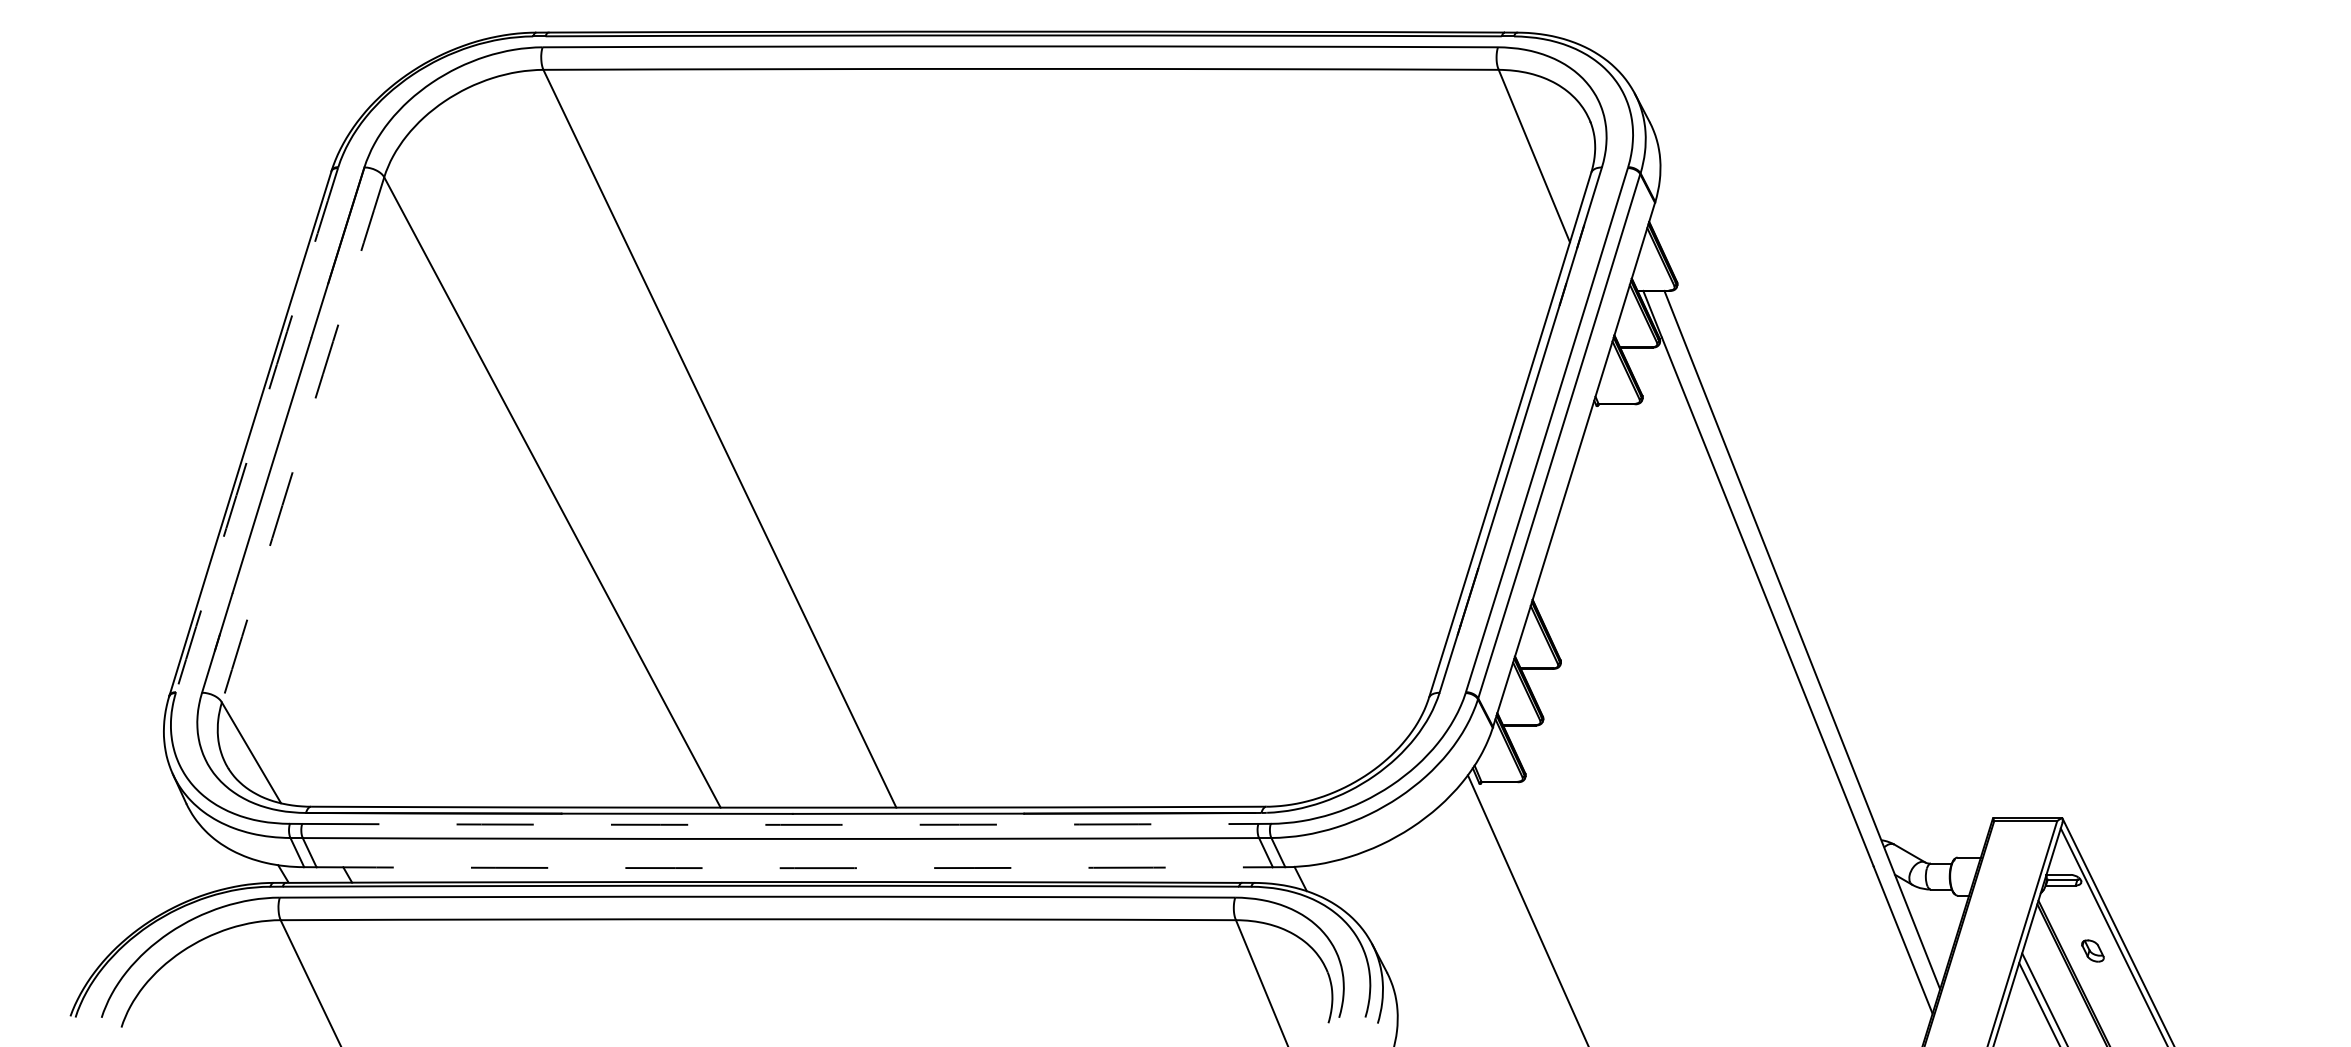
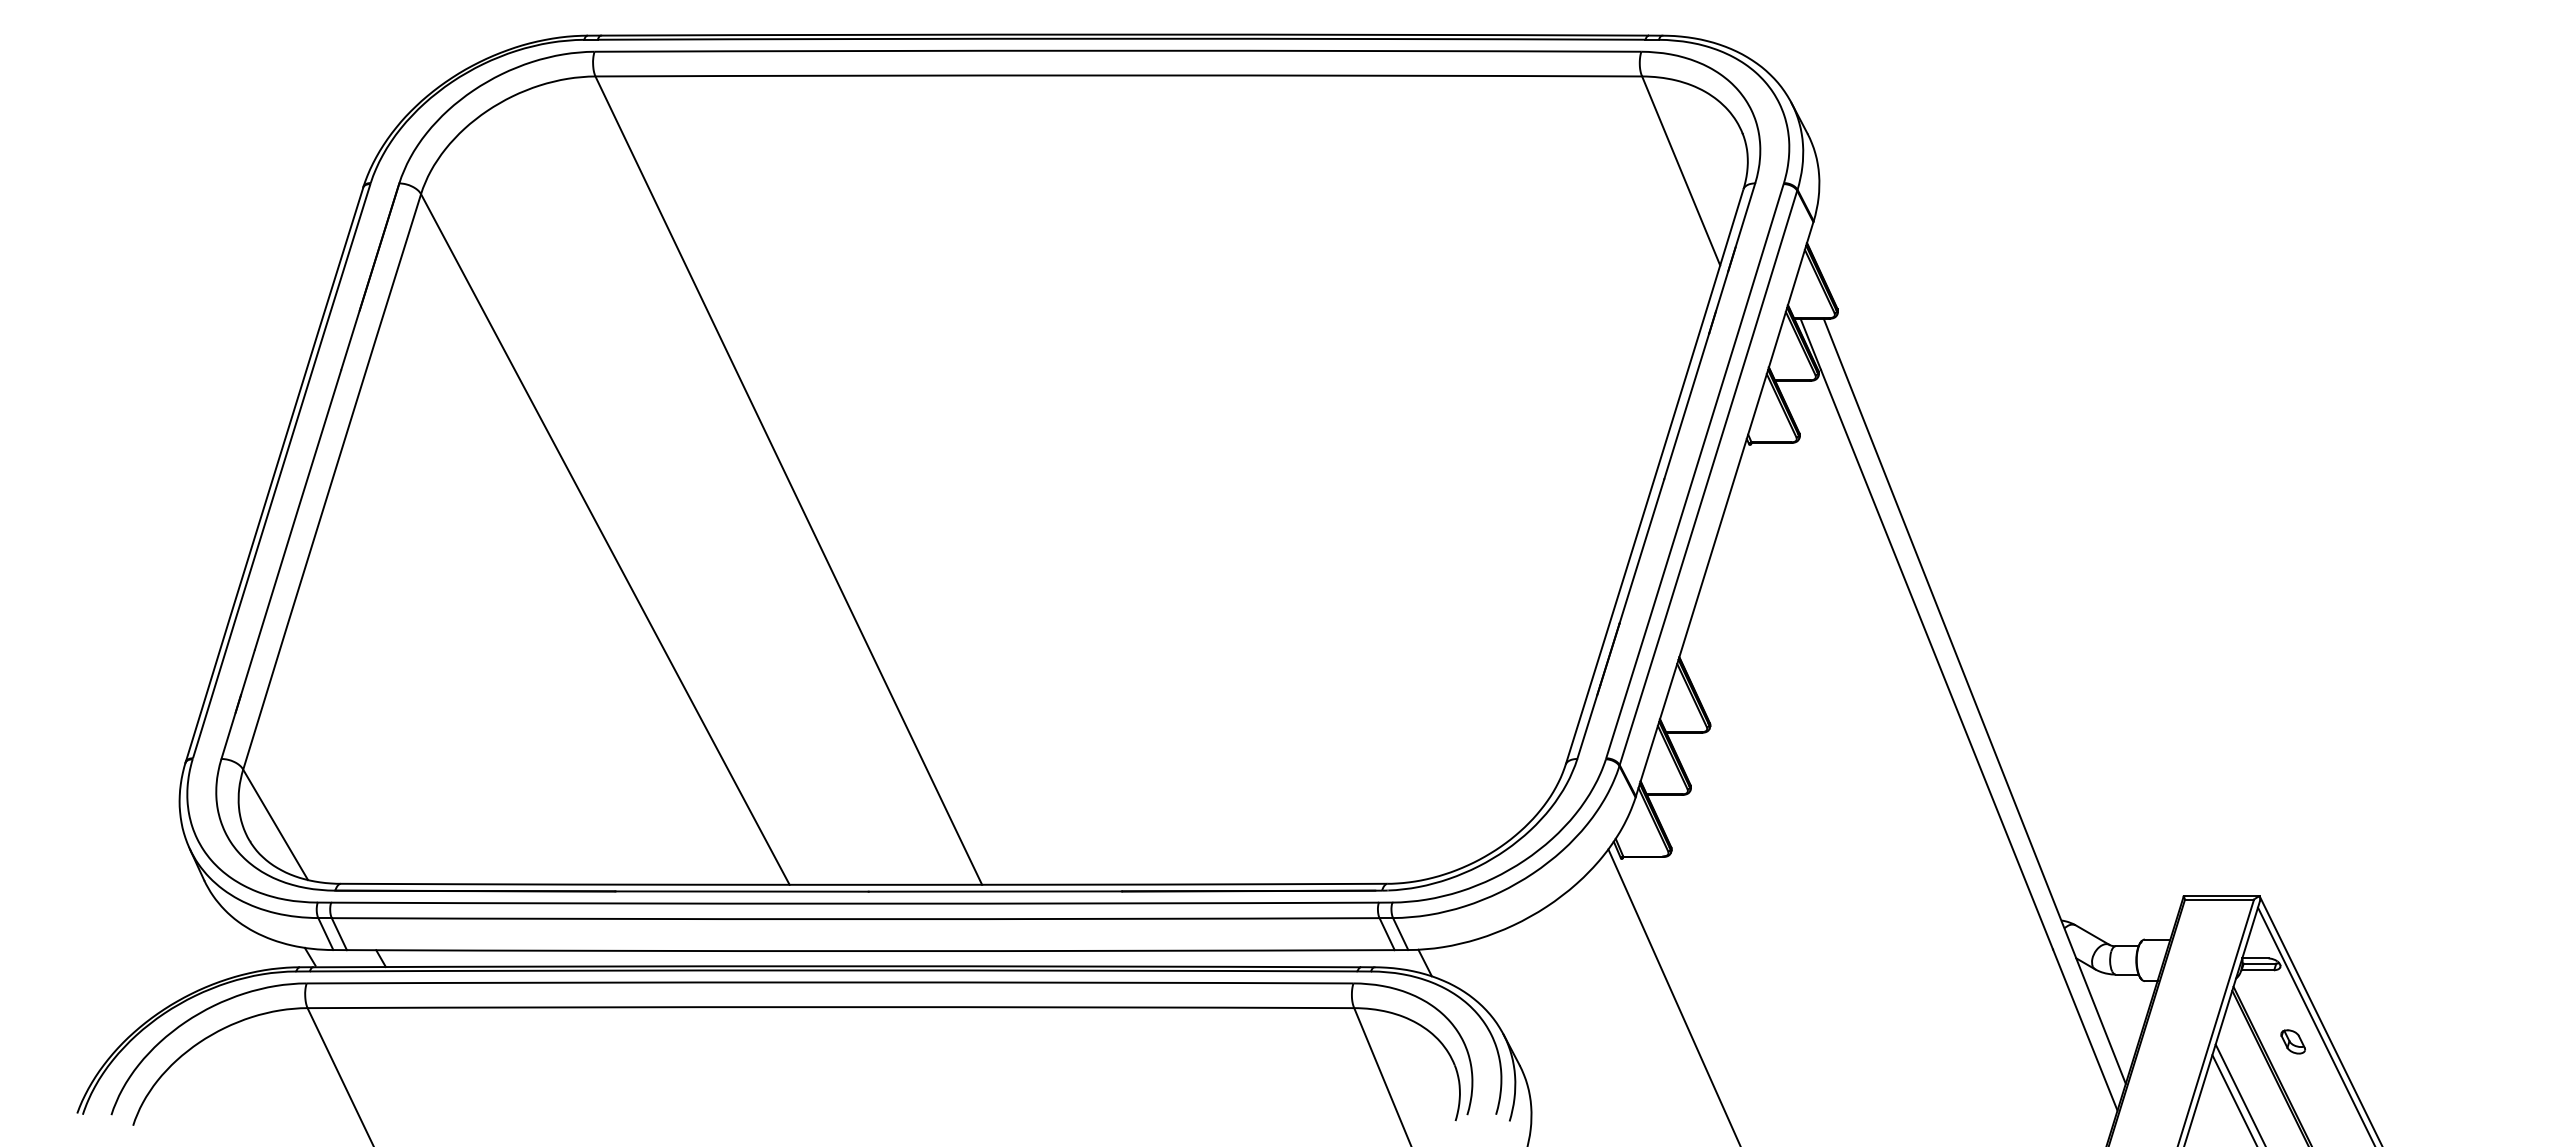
arc: (256, 430) -> (281, 471), dashed -> solid
arc: (302, 439) -> (331, 481), dashed -> solid
arc: (780, 824) -> (855, 903), dashed -> solid
arc: (794, 868) -> (870, 951), dashed -> solid

